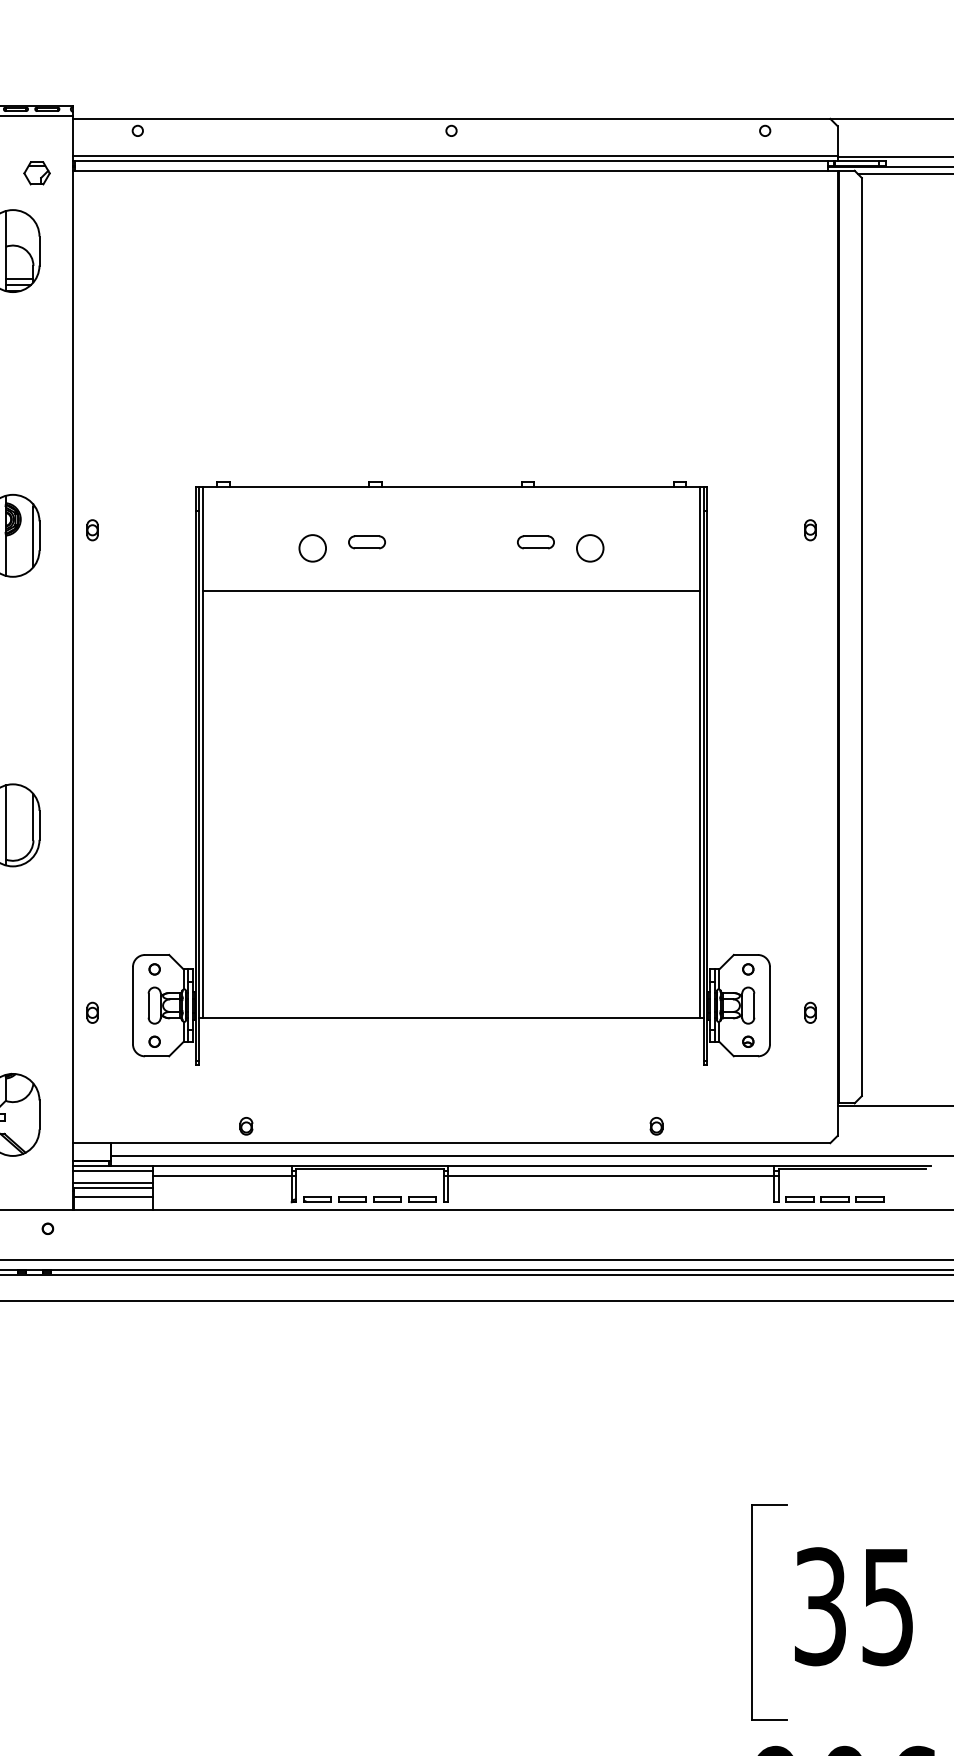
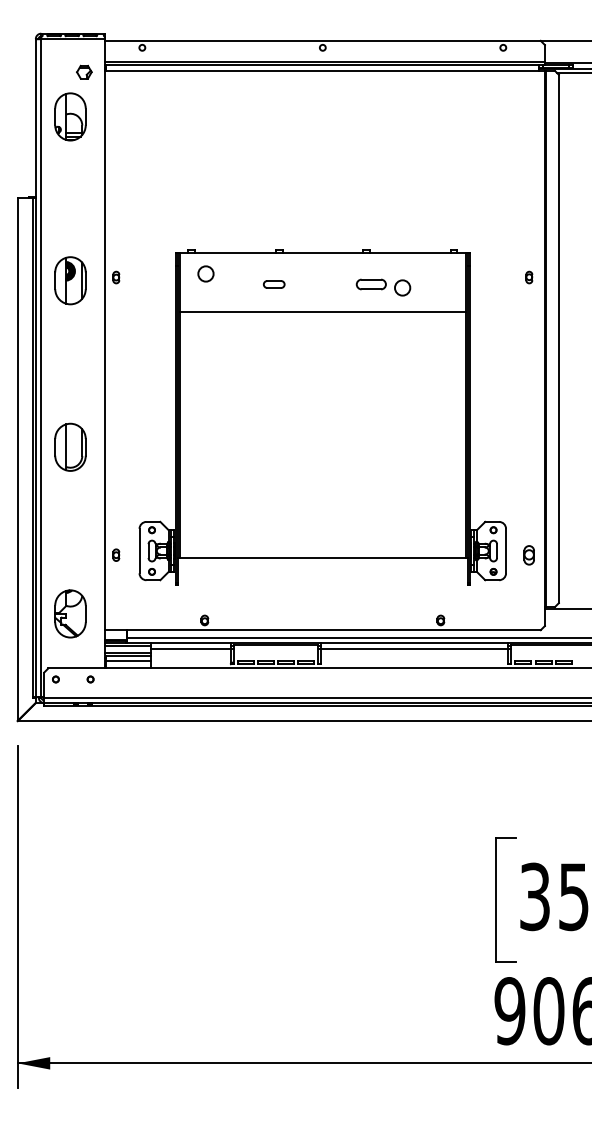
part: (536, 542) -> (371, 284), size x1.4
circle: (311, 547) -> (205, 273), moved
part: (810, 1011) -> (529, 554), size x1.6

